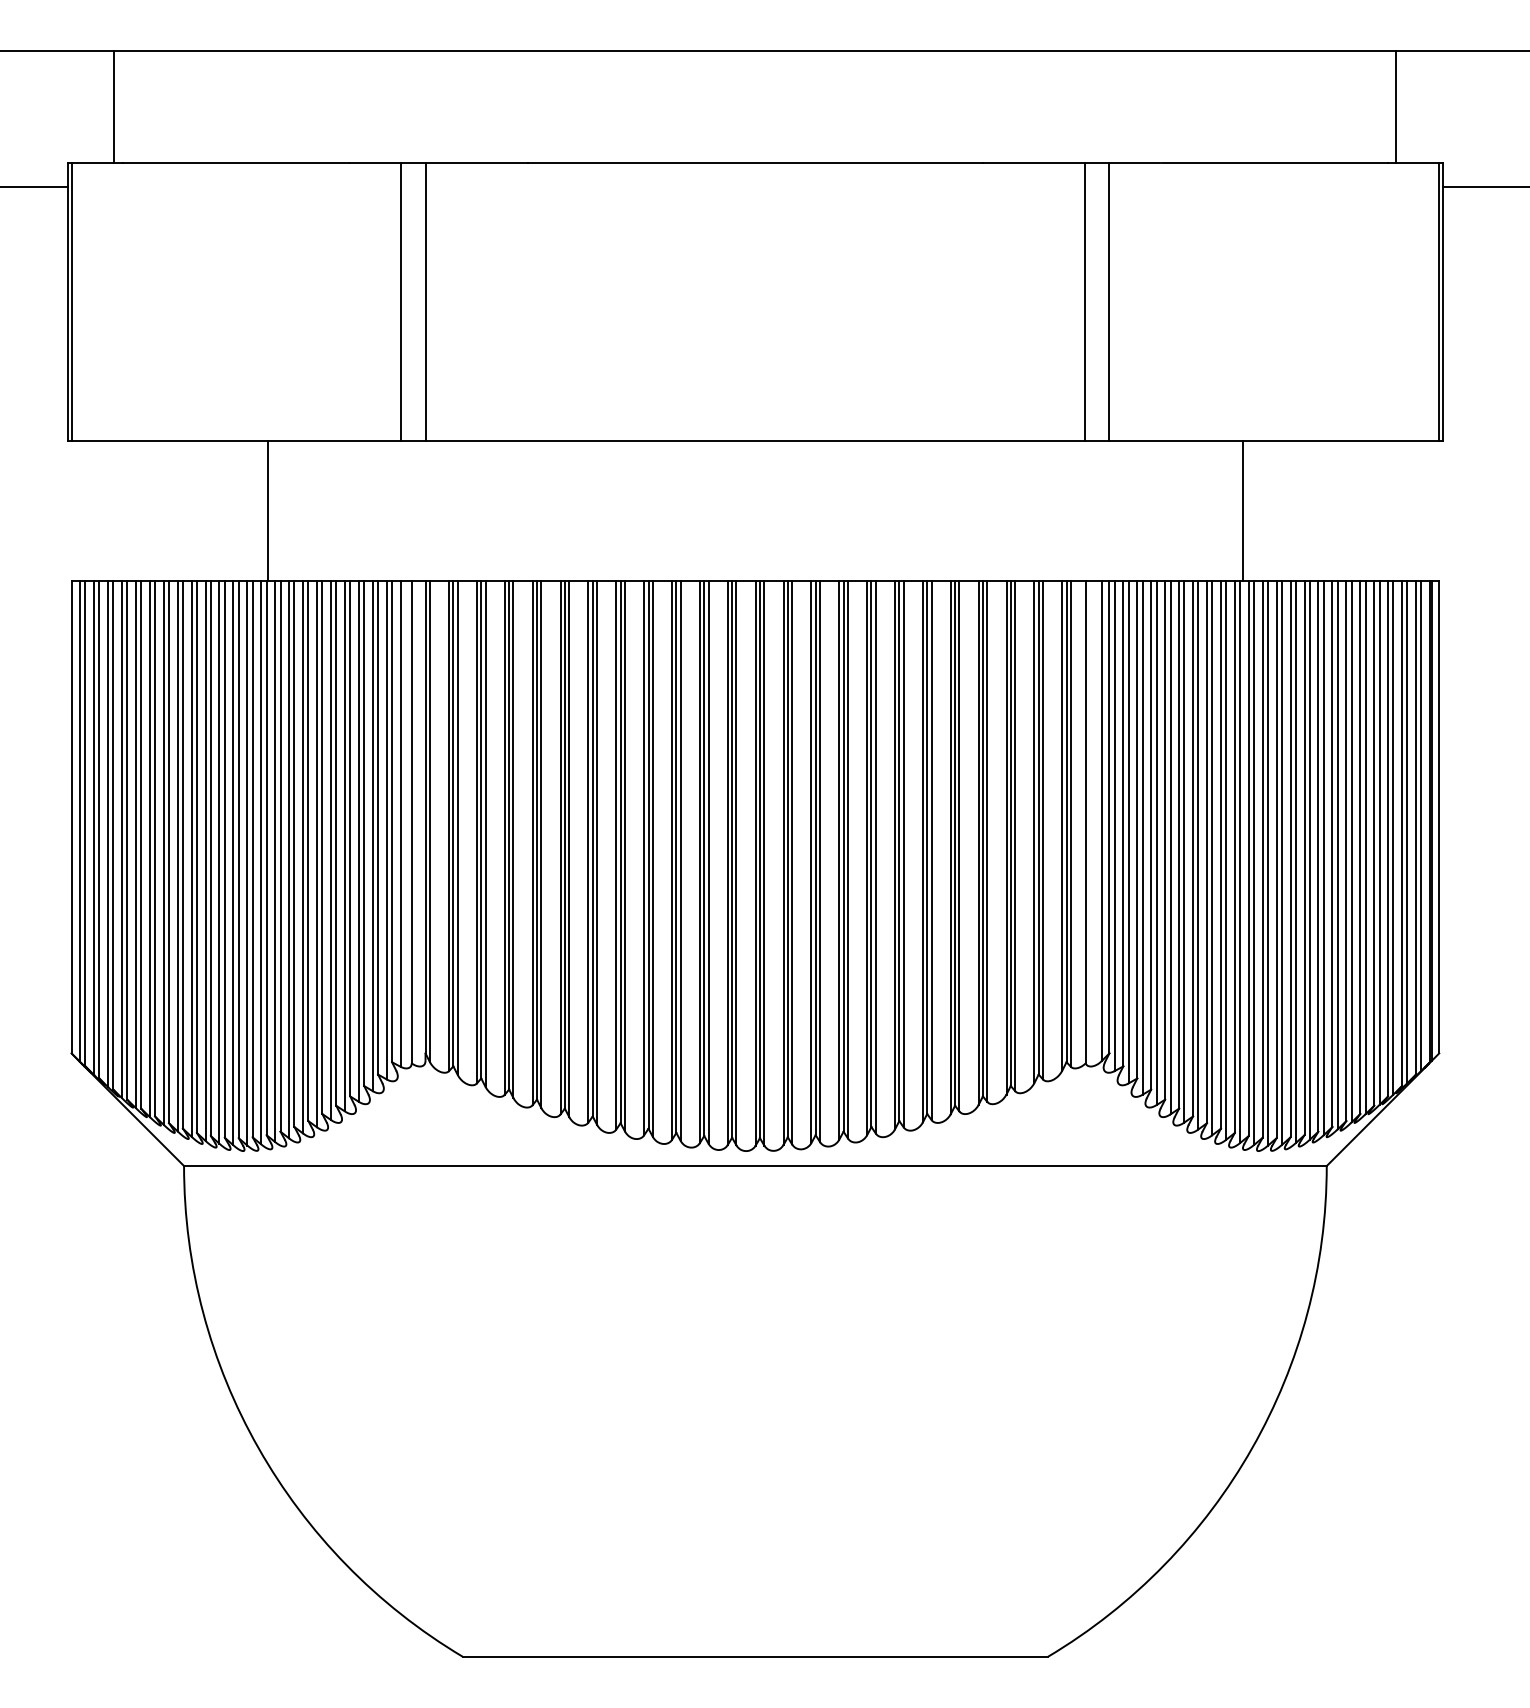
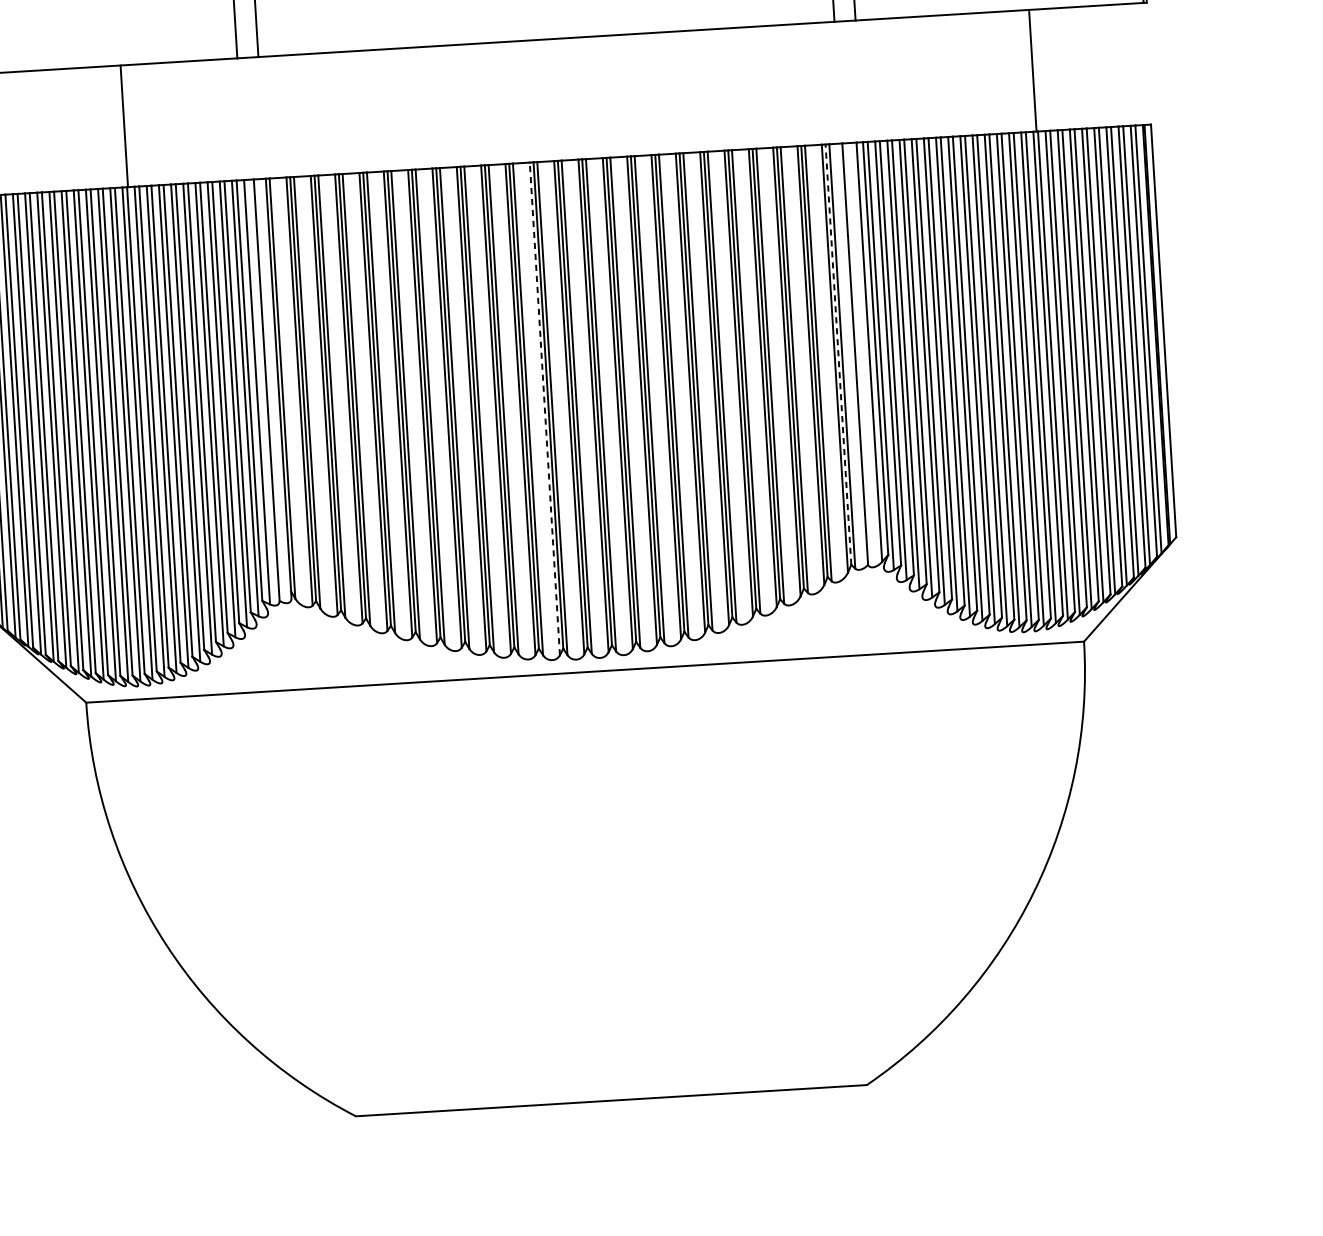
line: (1243, 510) -> (1033, 70), moved
line: (1066, 821) -> (838, 354), solid -> dashed
line: (727, 862) -> (544, 408), solid -> dashed

